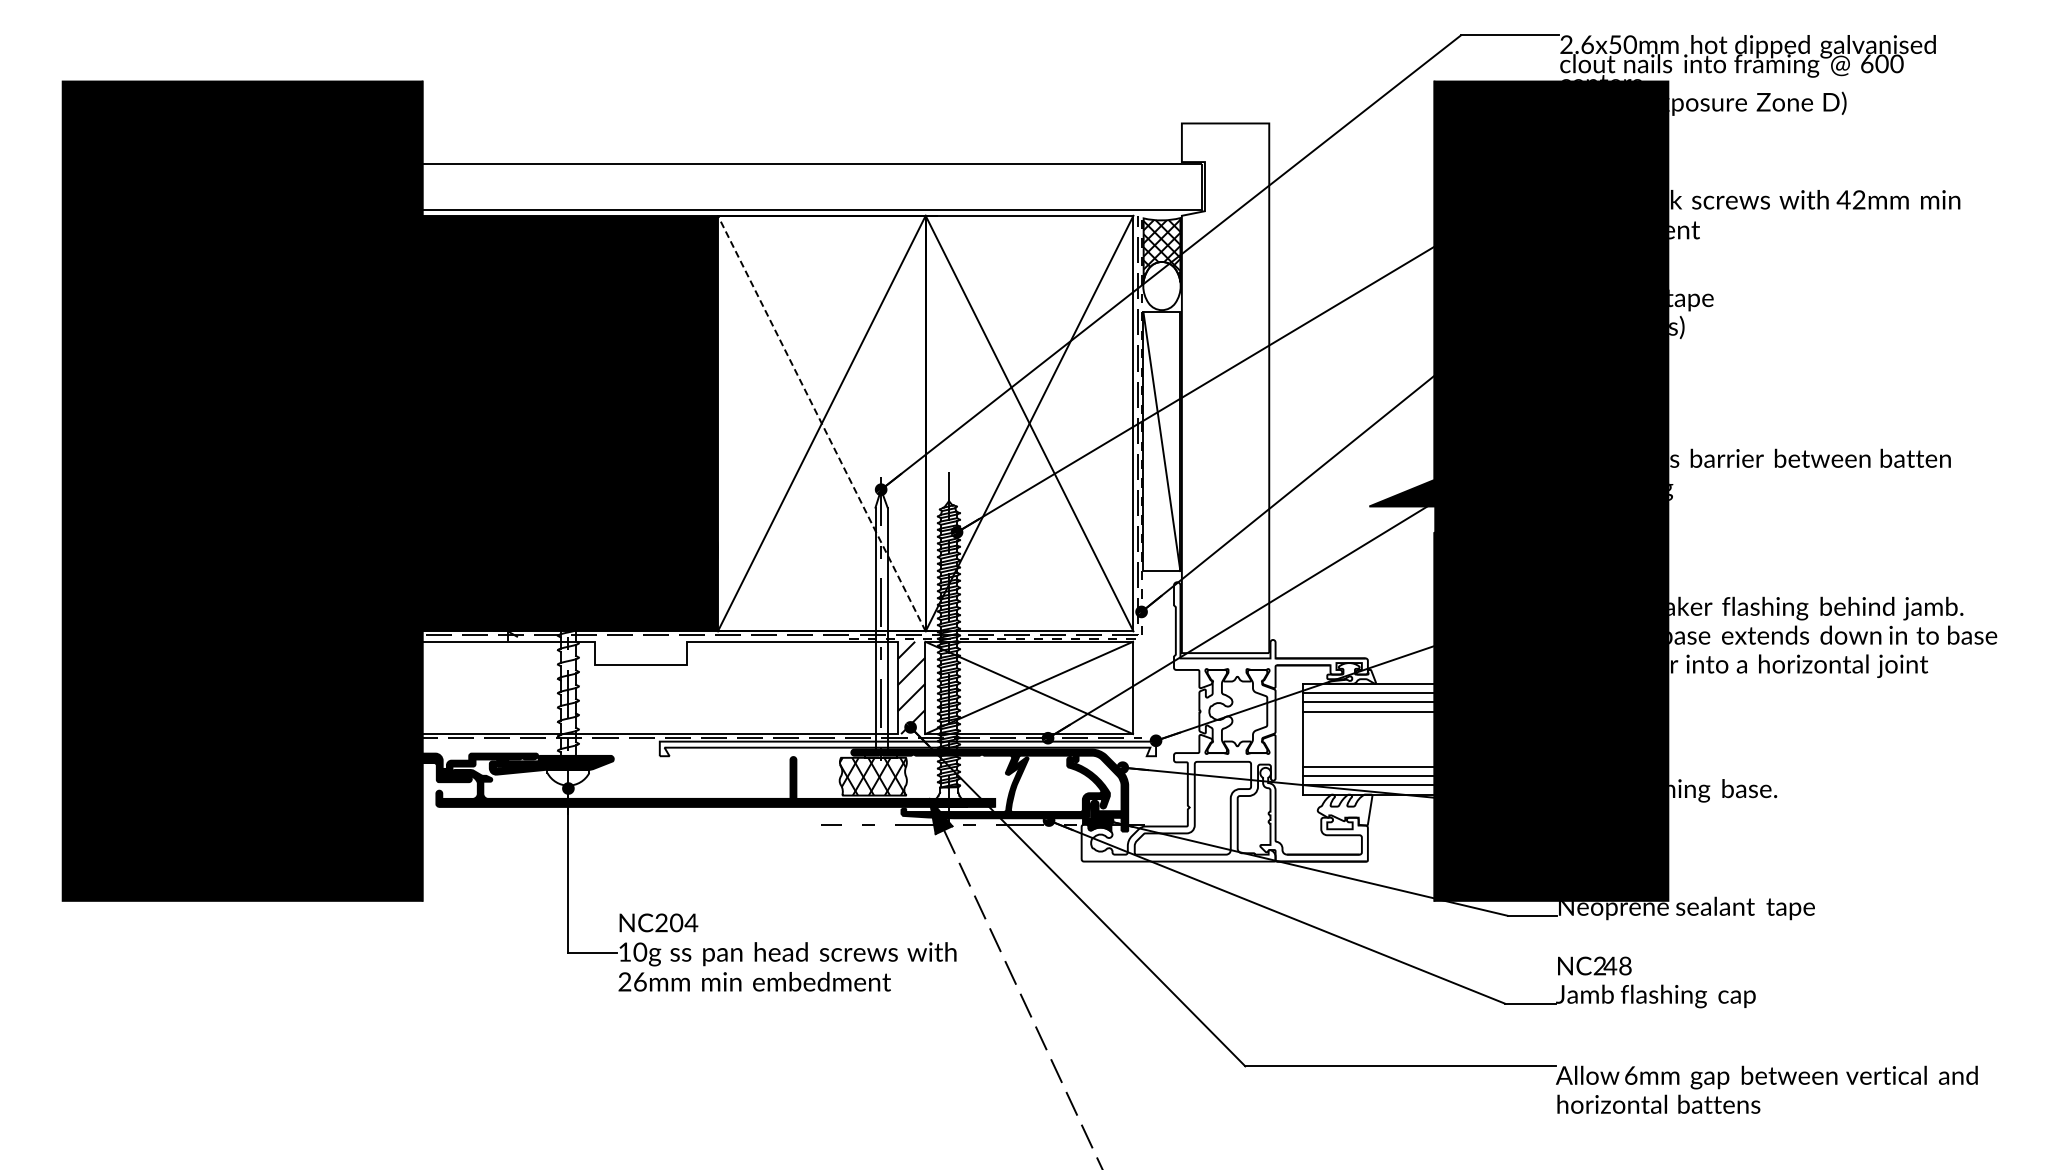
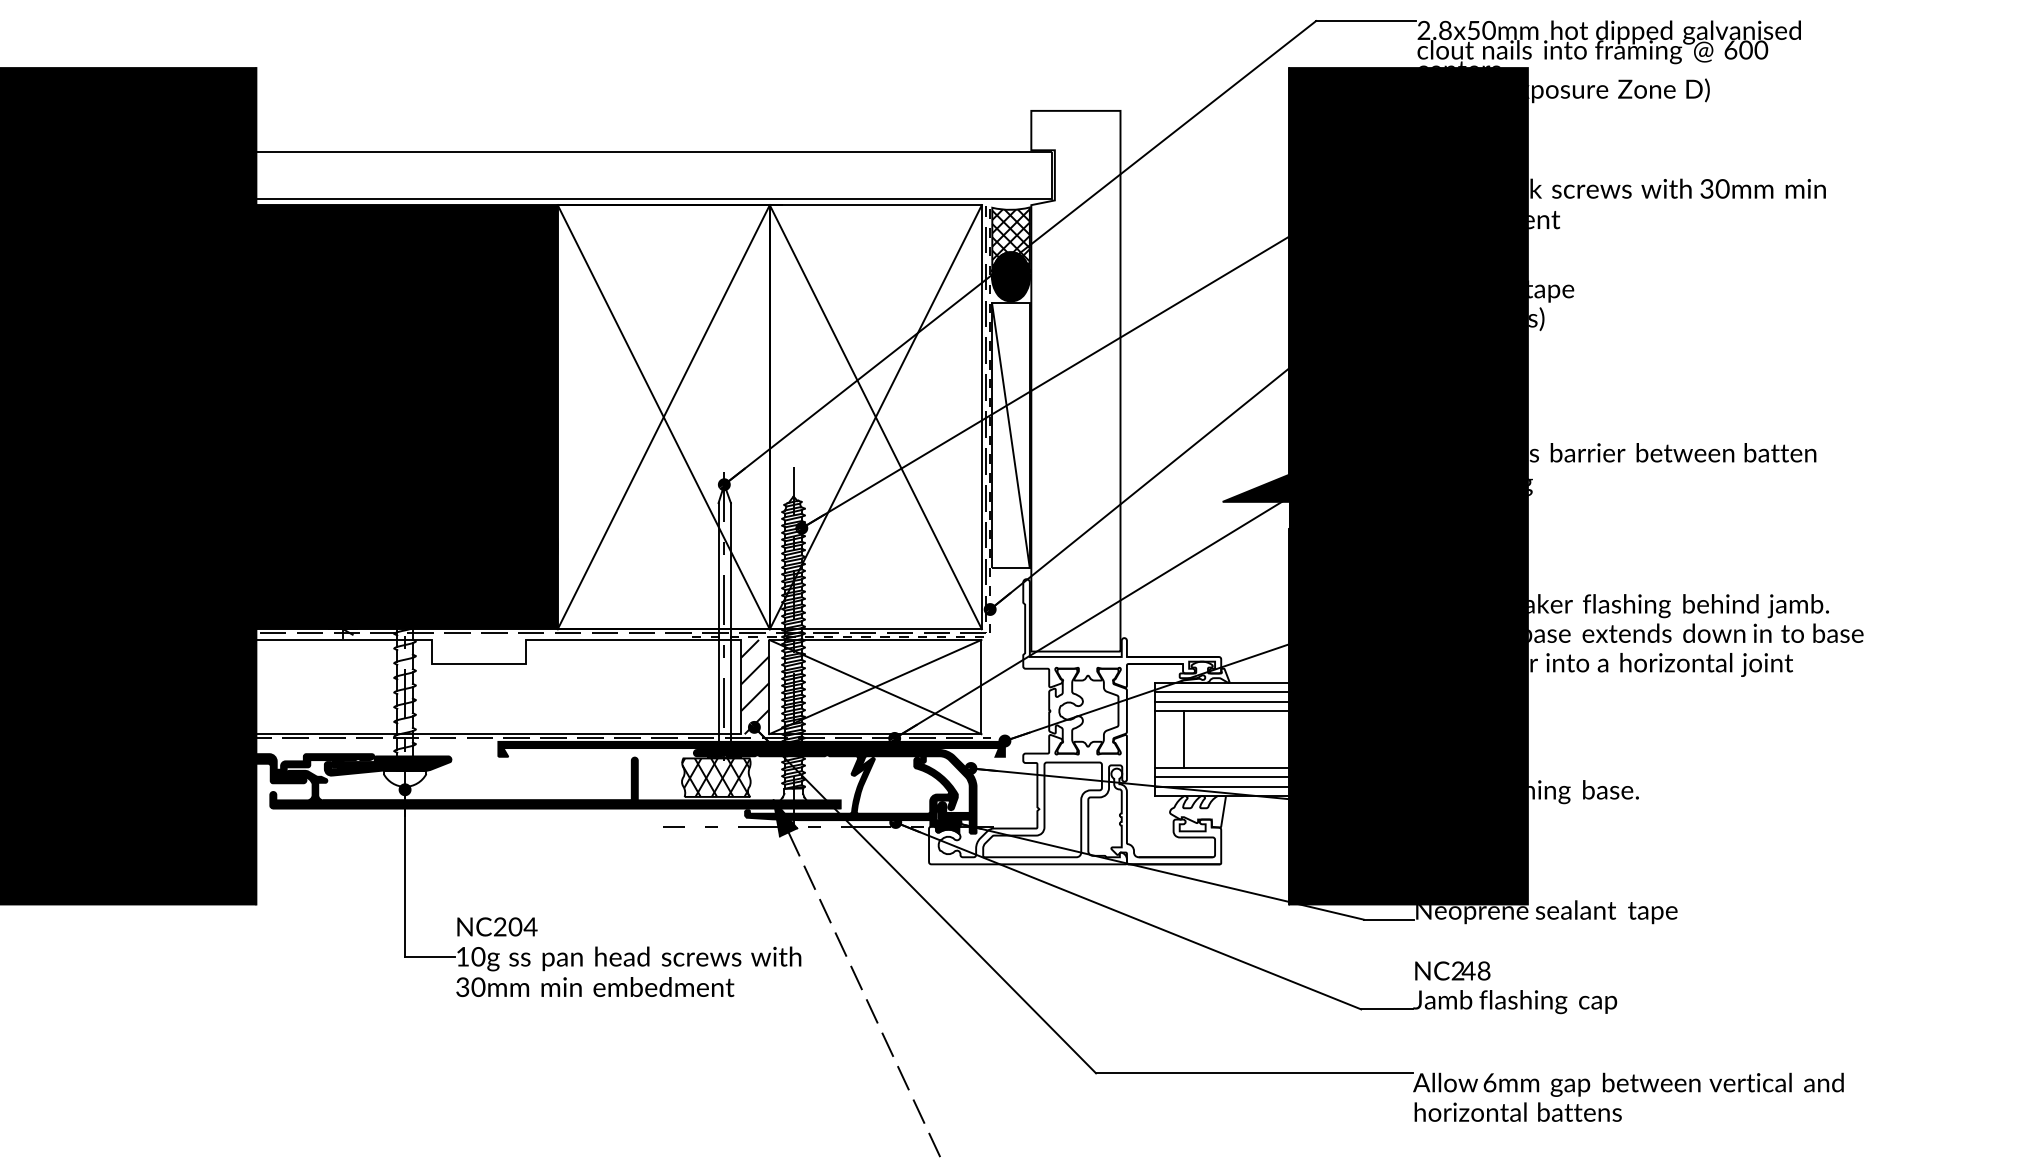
text: (1587, 44) -> (1445, 30), 2.6x50mm -> 2.8x50mm
text: (1851, 199) -> (1714, 188), 42mm -> 30mm
fill: (1161, 285) -> (1010, 276), added
line: (821, 423) -> (663, 417), dashed -> solid
line: (1330, 738) -> (1183, 738), added
fill: (907, 748) -> (751, 748), added
text: (632, 981) -> (470, 986), 26mm -> 30mm

